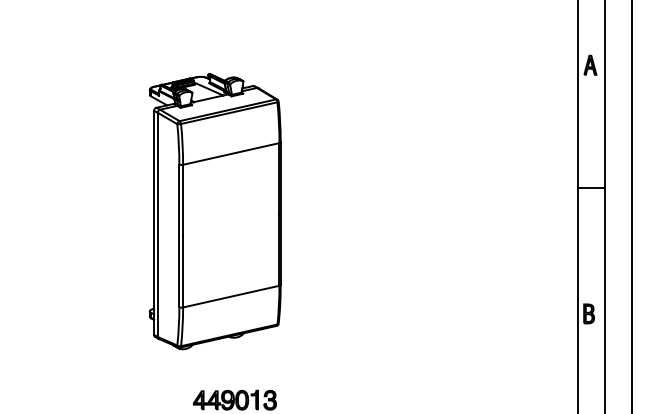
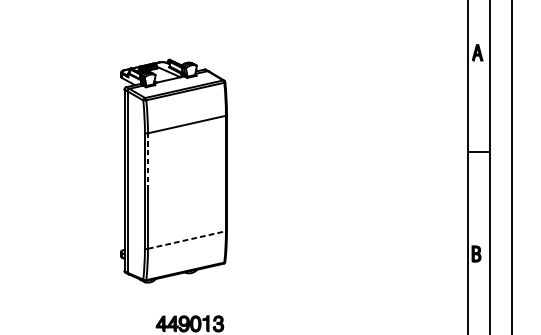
line: (183, 200) -> (148, 162), solid -> dashed
line: (231, 296) -> (187, 239), solid -> dashed

